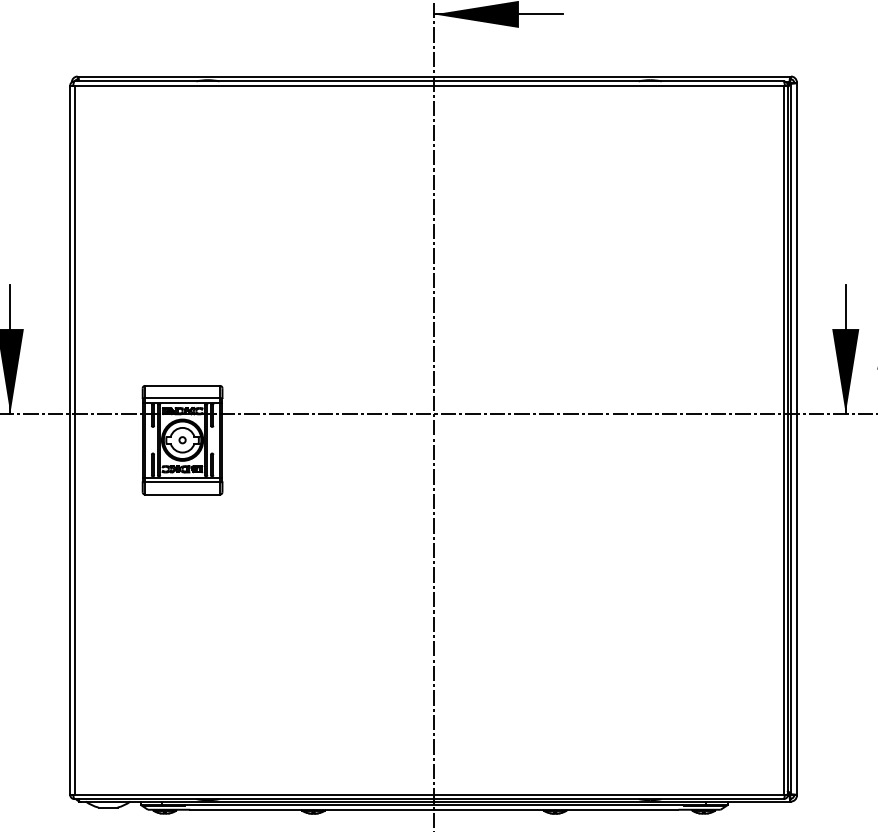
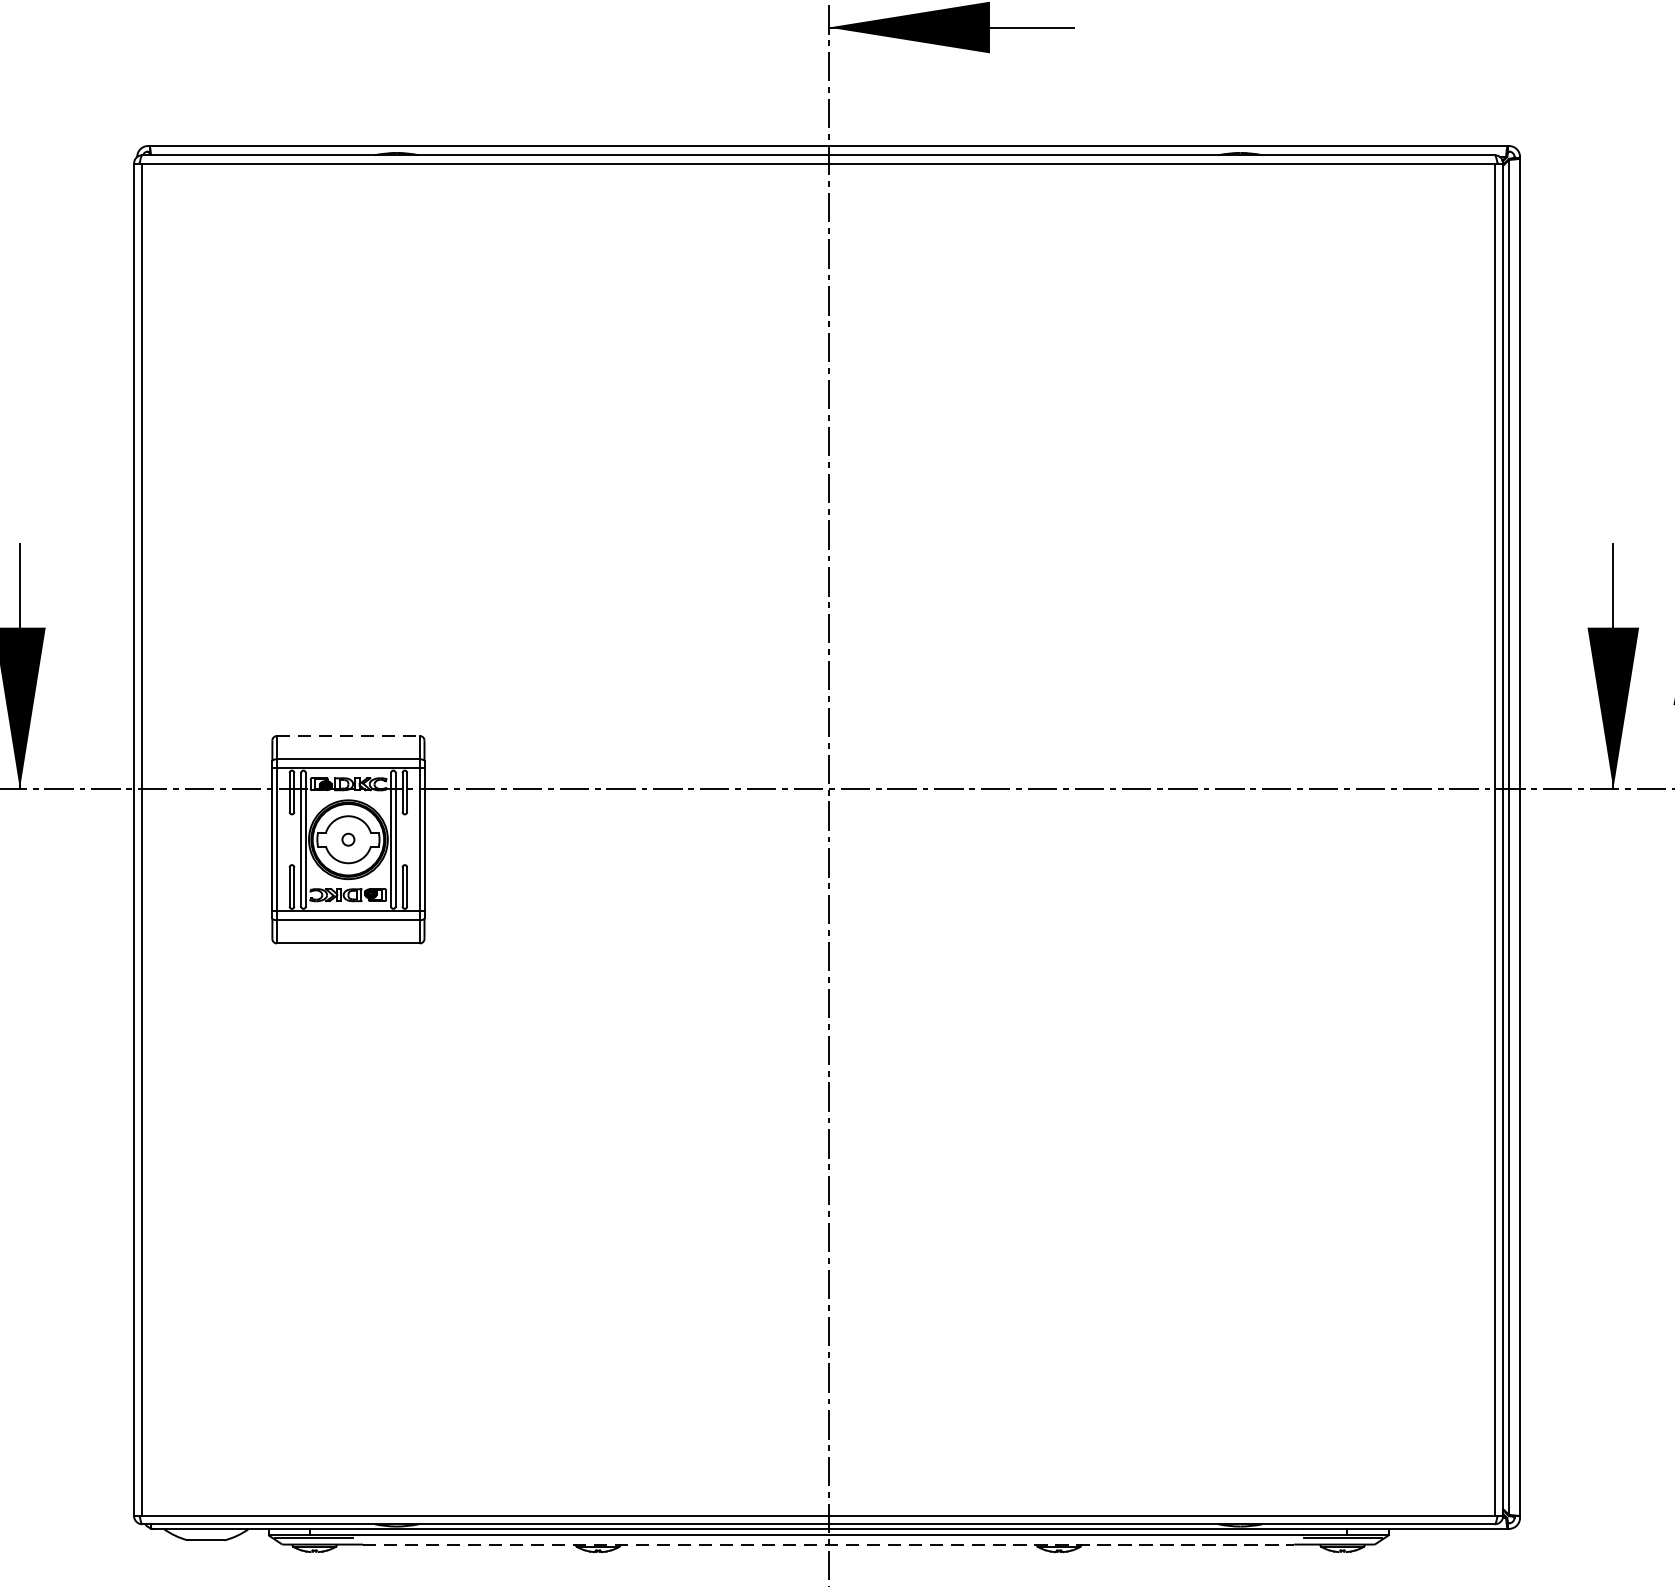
line: (183, 385) -> (350, 735), solid -> dashed
line: (434, 809) -> (828, 1544), solid -> dashed

